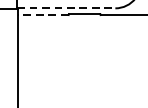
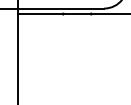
line: (66, 8) -> (61, 8), dashed -> solid
line: (42, 15) -> (40, 14), dashed -> solid

